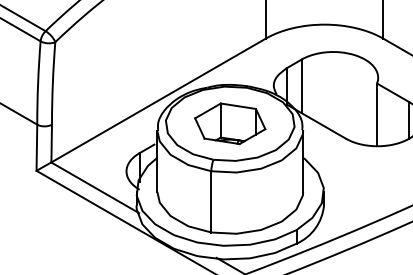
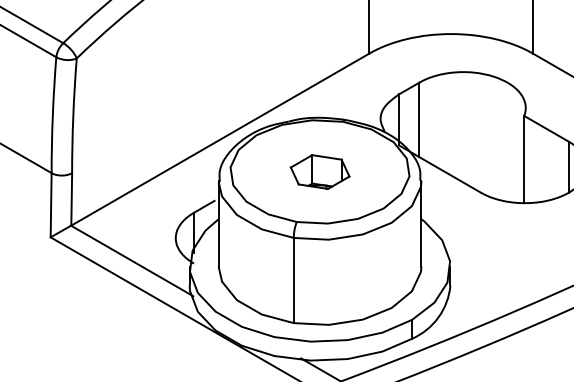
part: (230, 123) -> (320, 171), size x0.6

